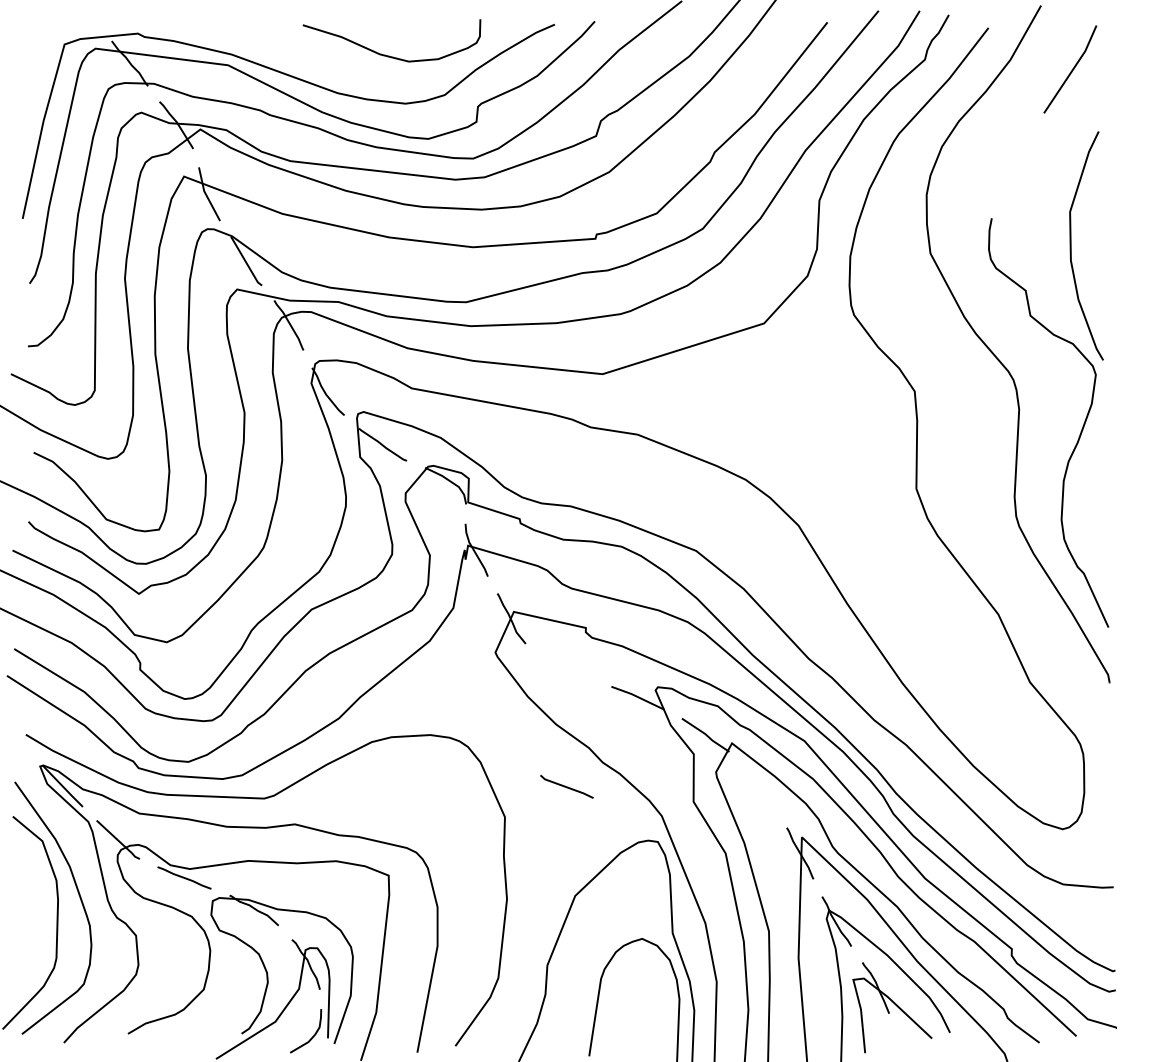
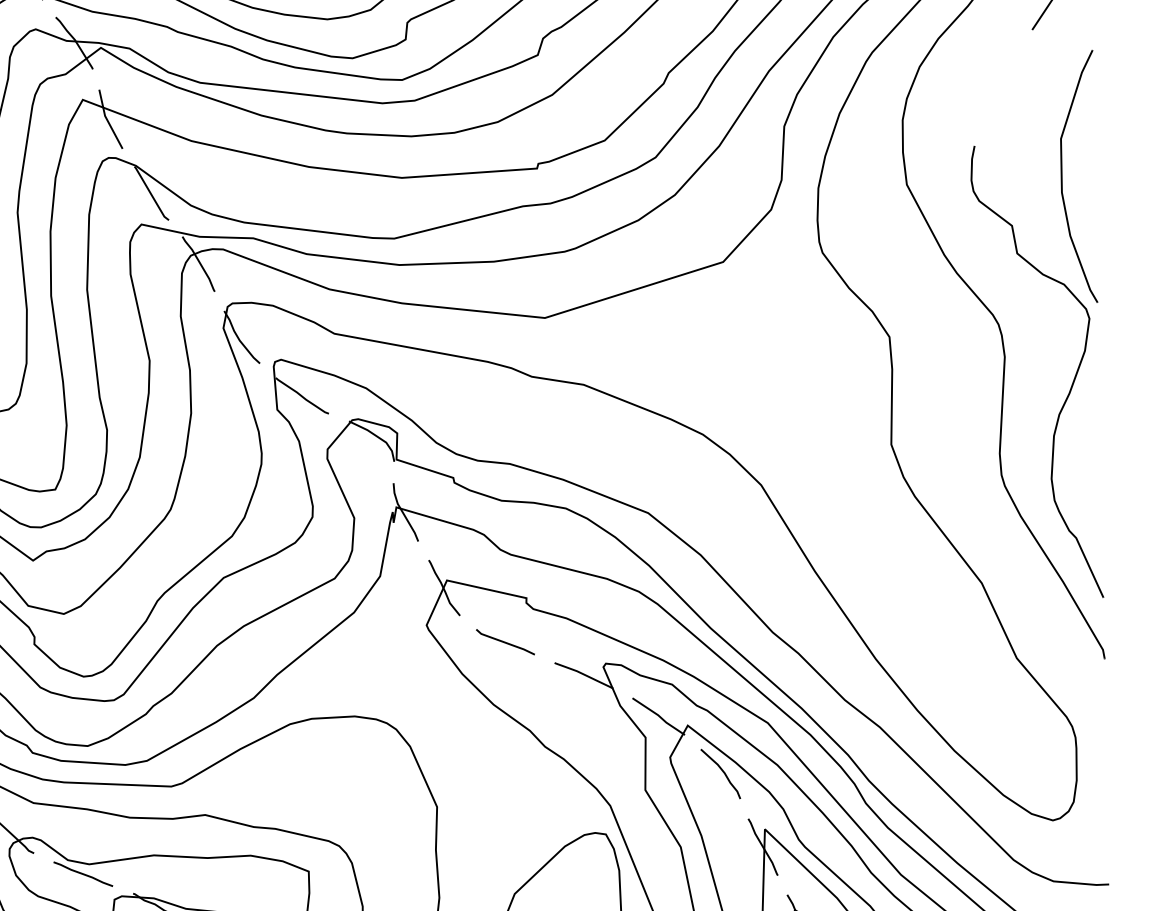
curve: (762, 784) -> (721, 771), added
curve: (566, 786) -> (505, 641), moved

